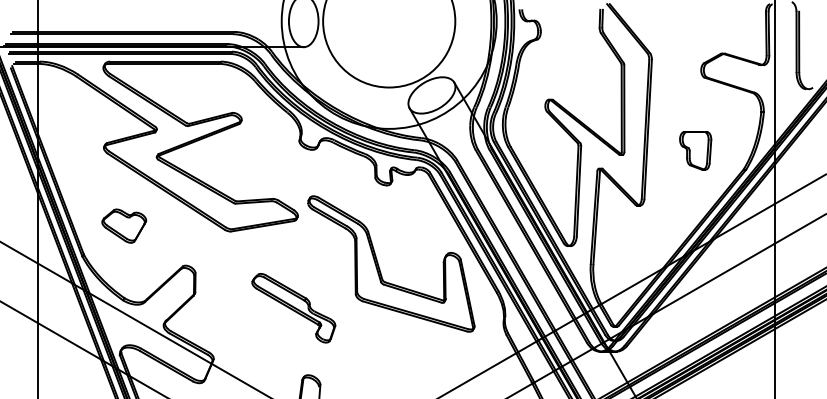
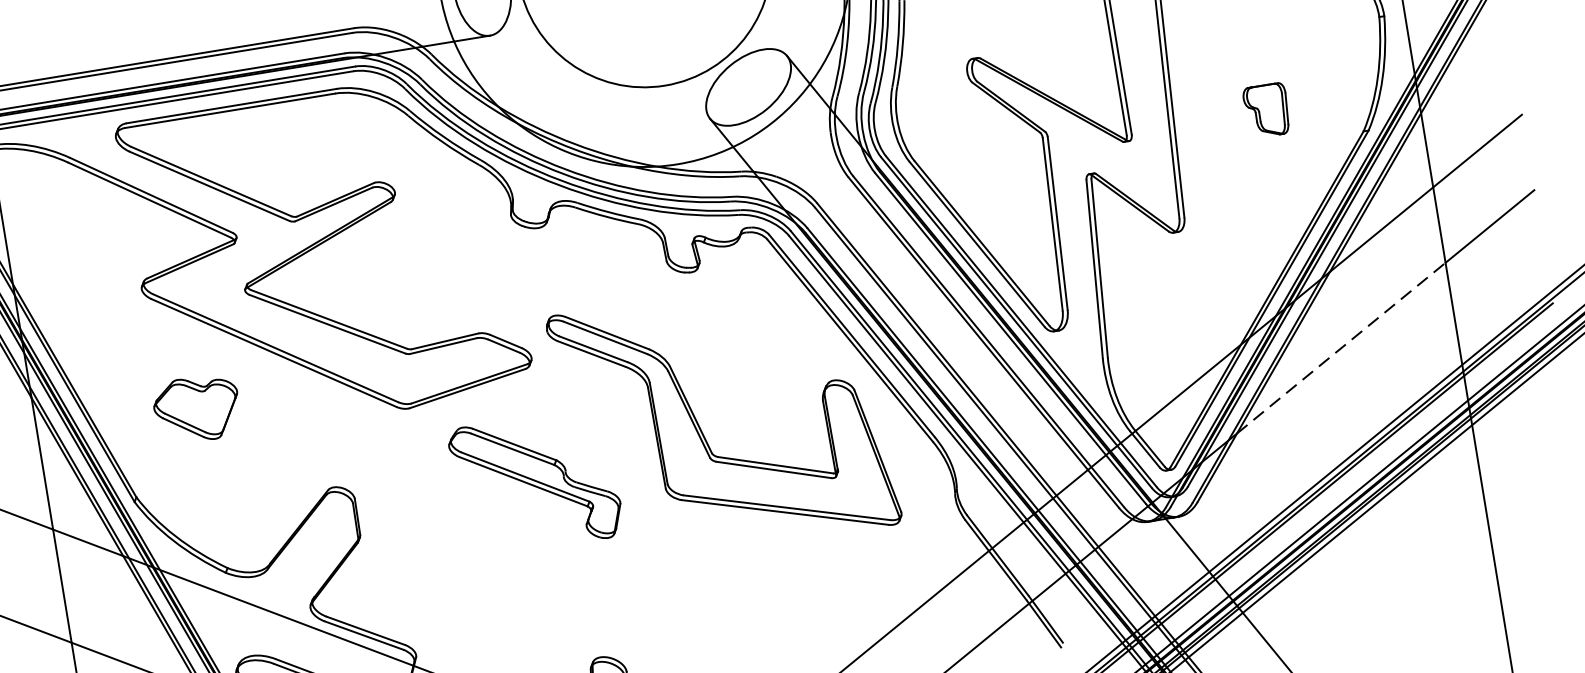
part: (695, 150) -> (1266, 110), size x0.7
part: (124, 225) -> (197, 407), moved
line: (713, 278) -> (1340, 347), solid -> dashed
part: (293, 308) -> (535, 483), moved

